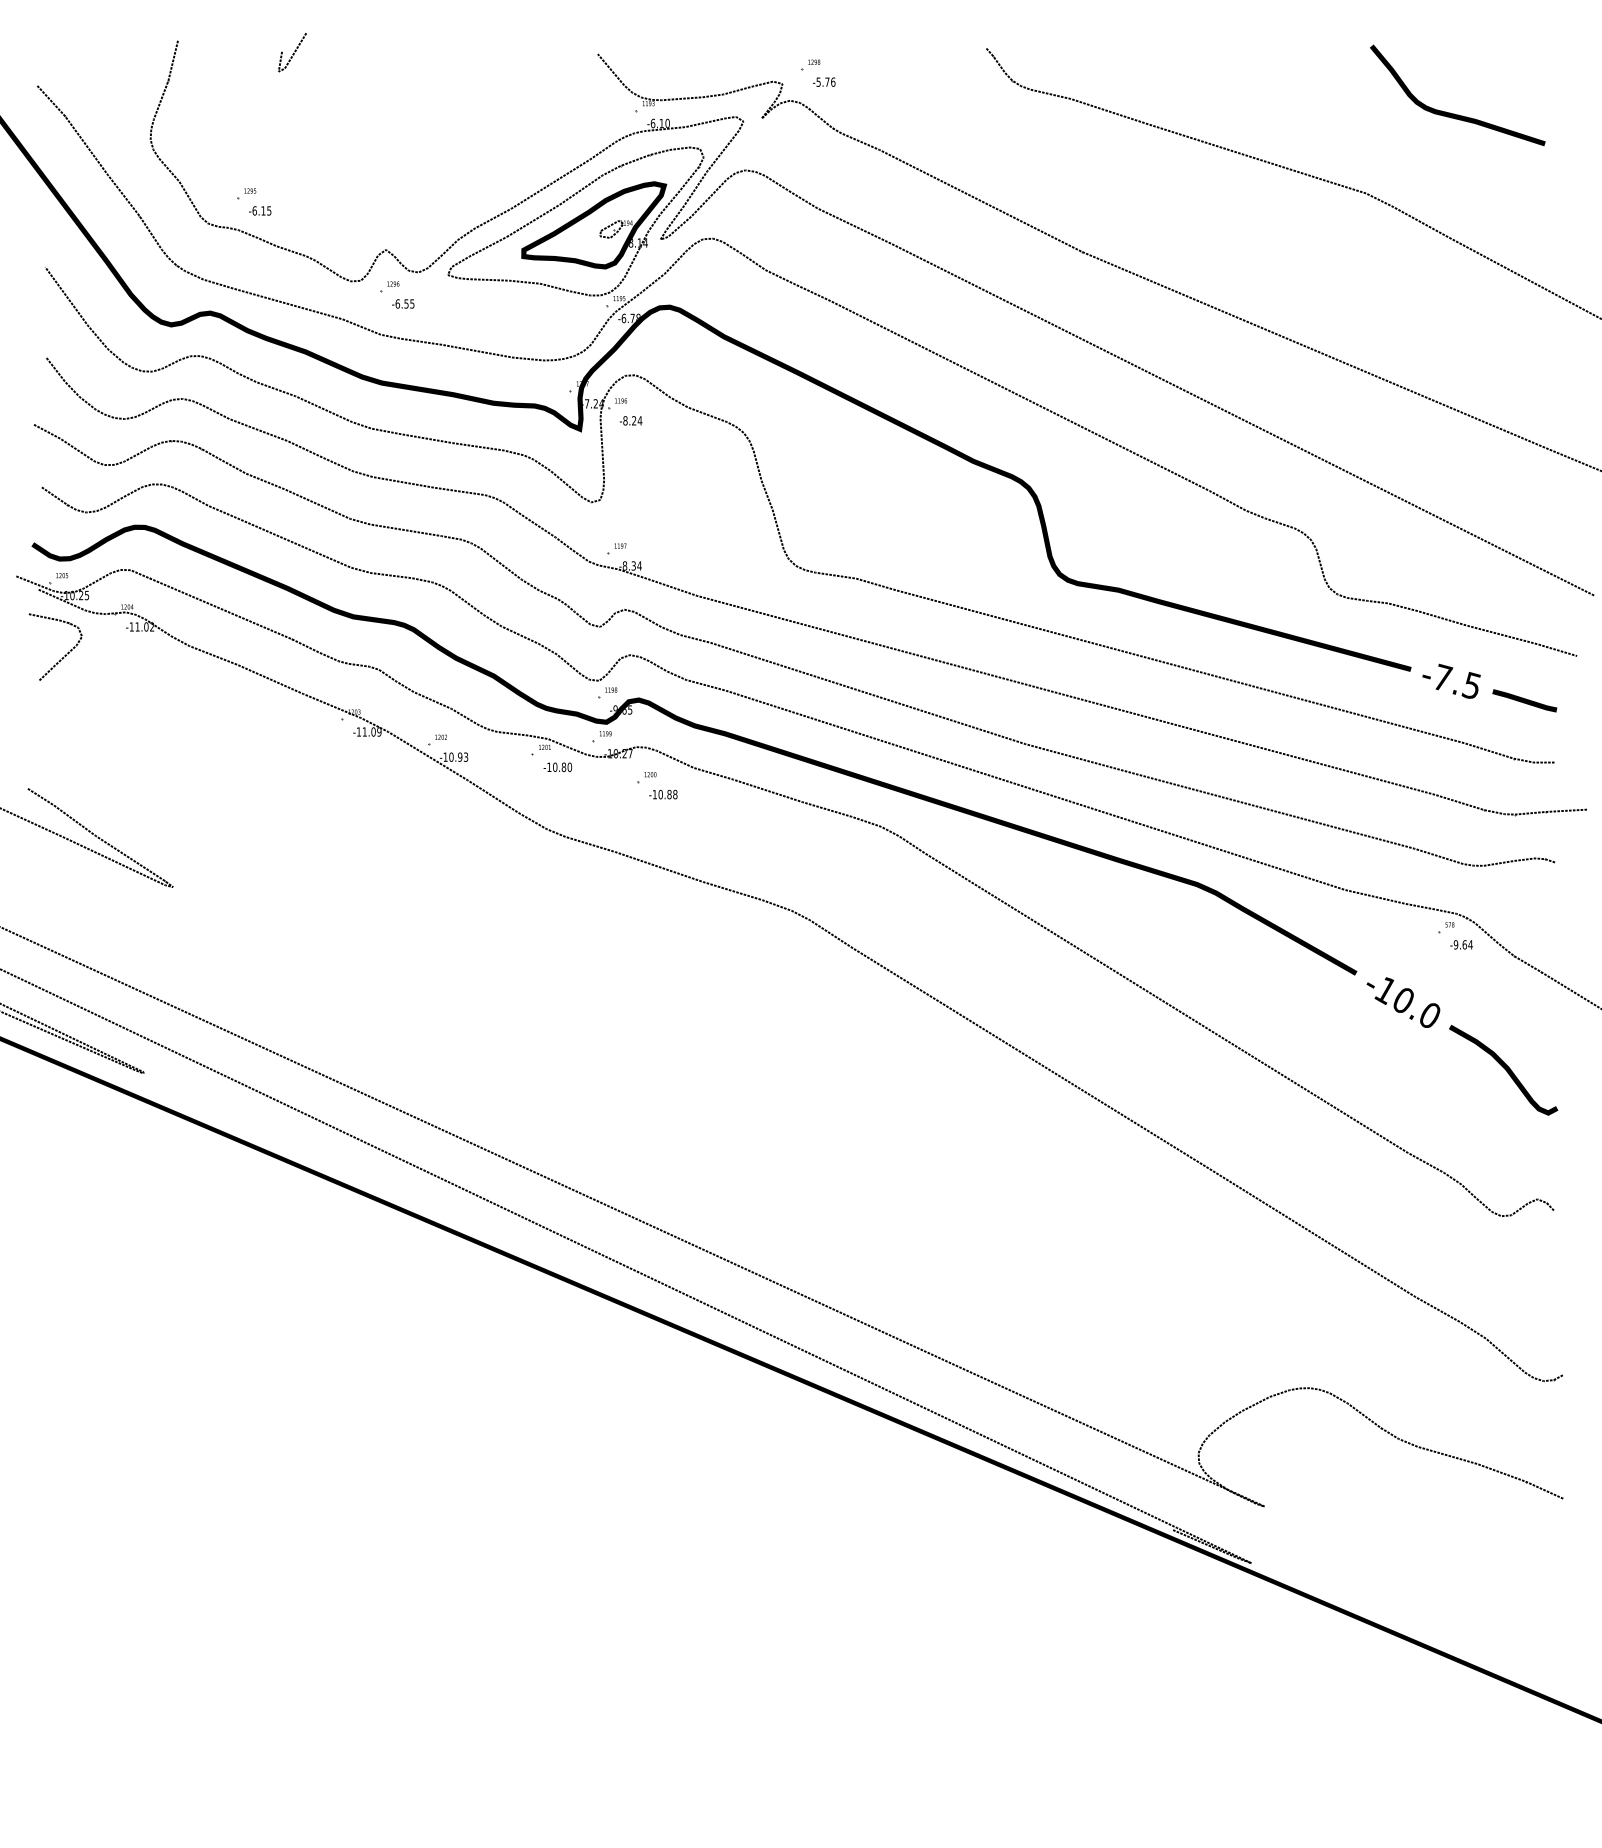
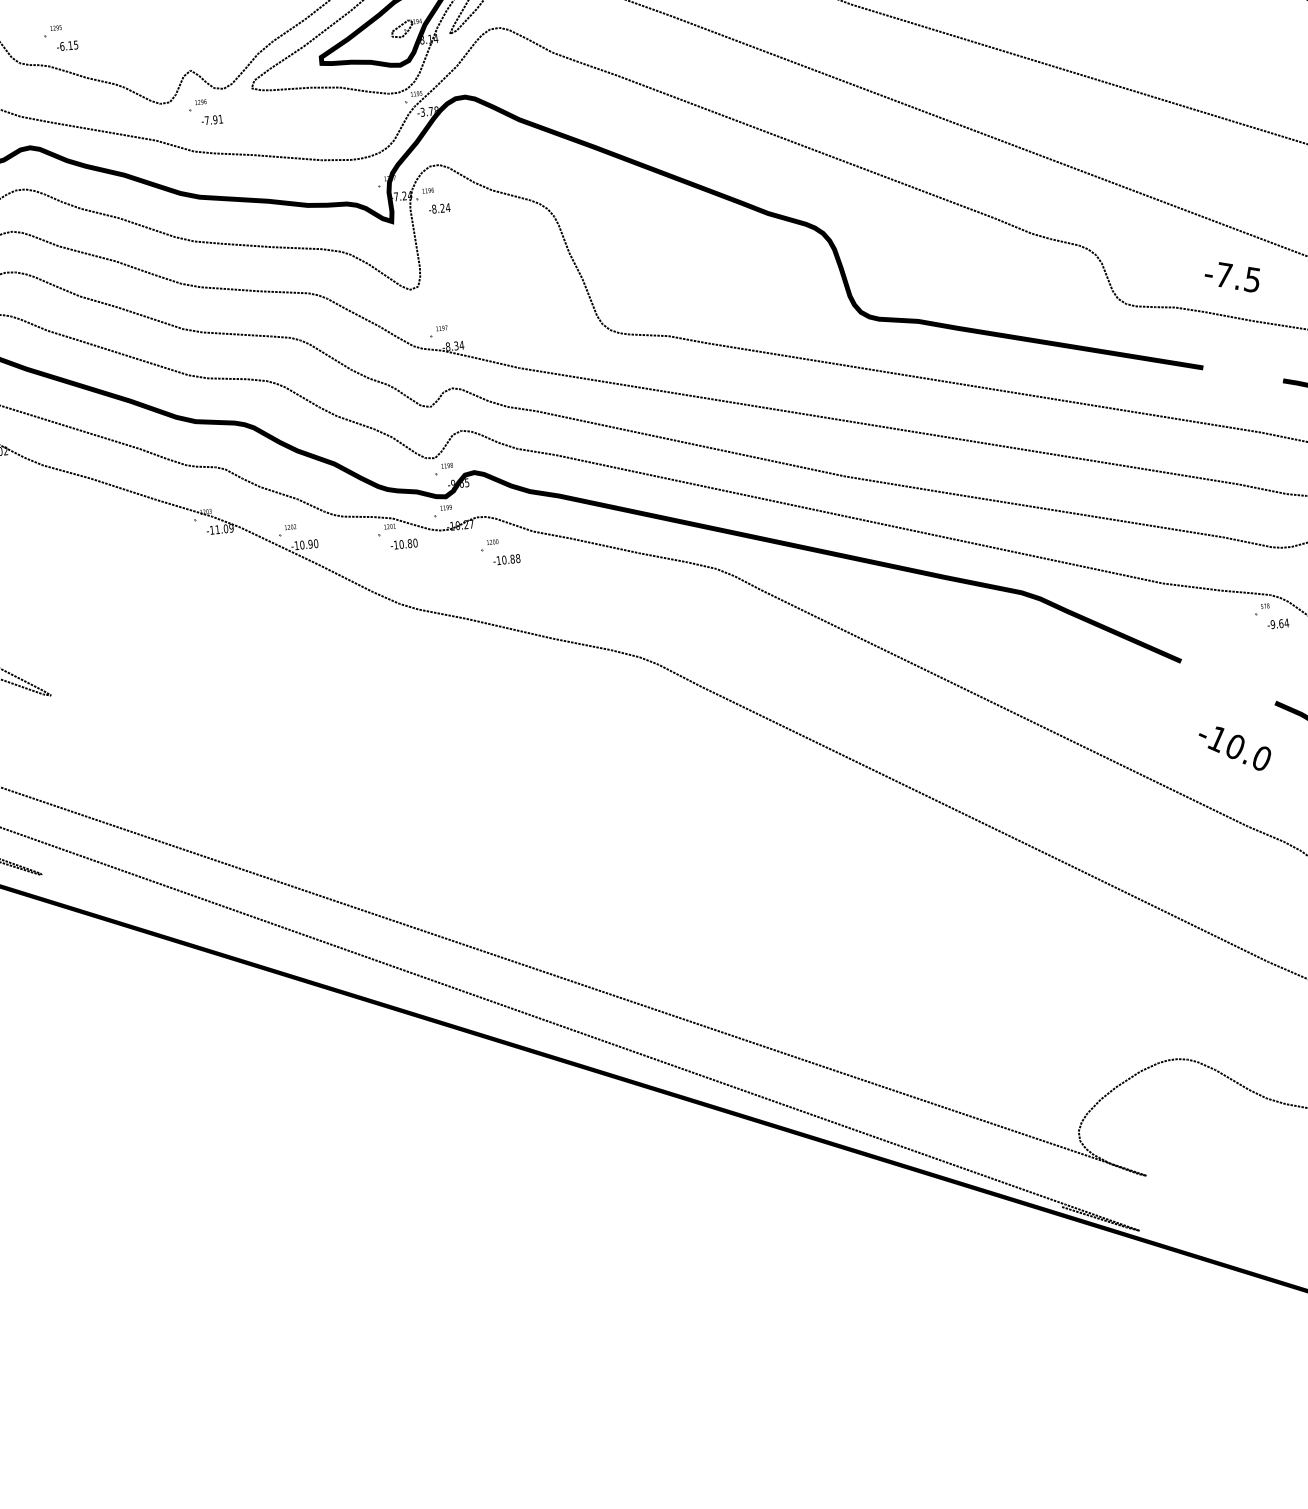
text: (404, 303) -> (213, 119), -6.55 -> -7.91
text: (623, 318) -> (422, 112), -6.78 -> -3.78
text: (1451, 680) -> (1232, 276), moved
text: (465, 756) -> (315, 543), -10.93 -> -10.90
text: (1403, 1002) -> (1235, 748), moved

